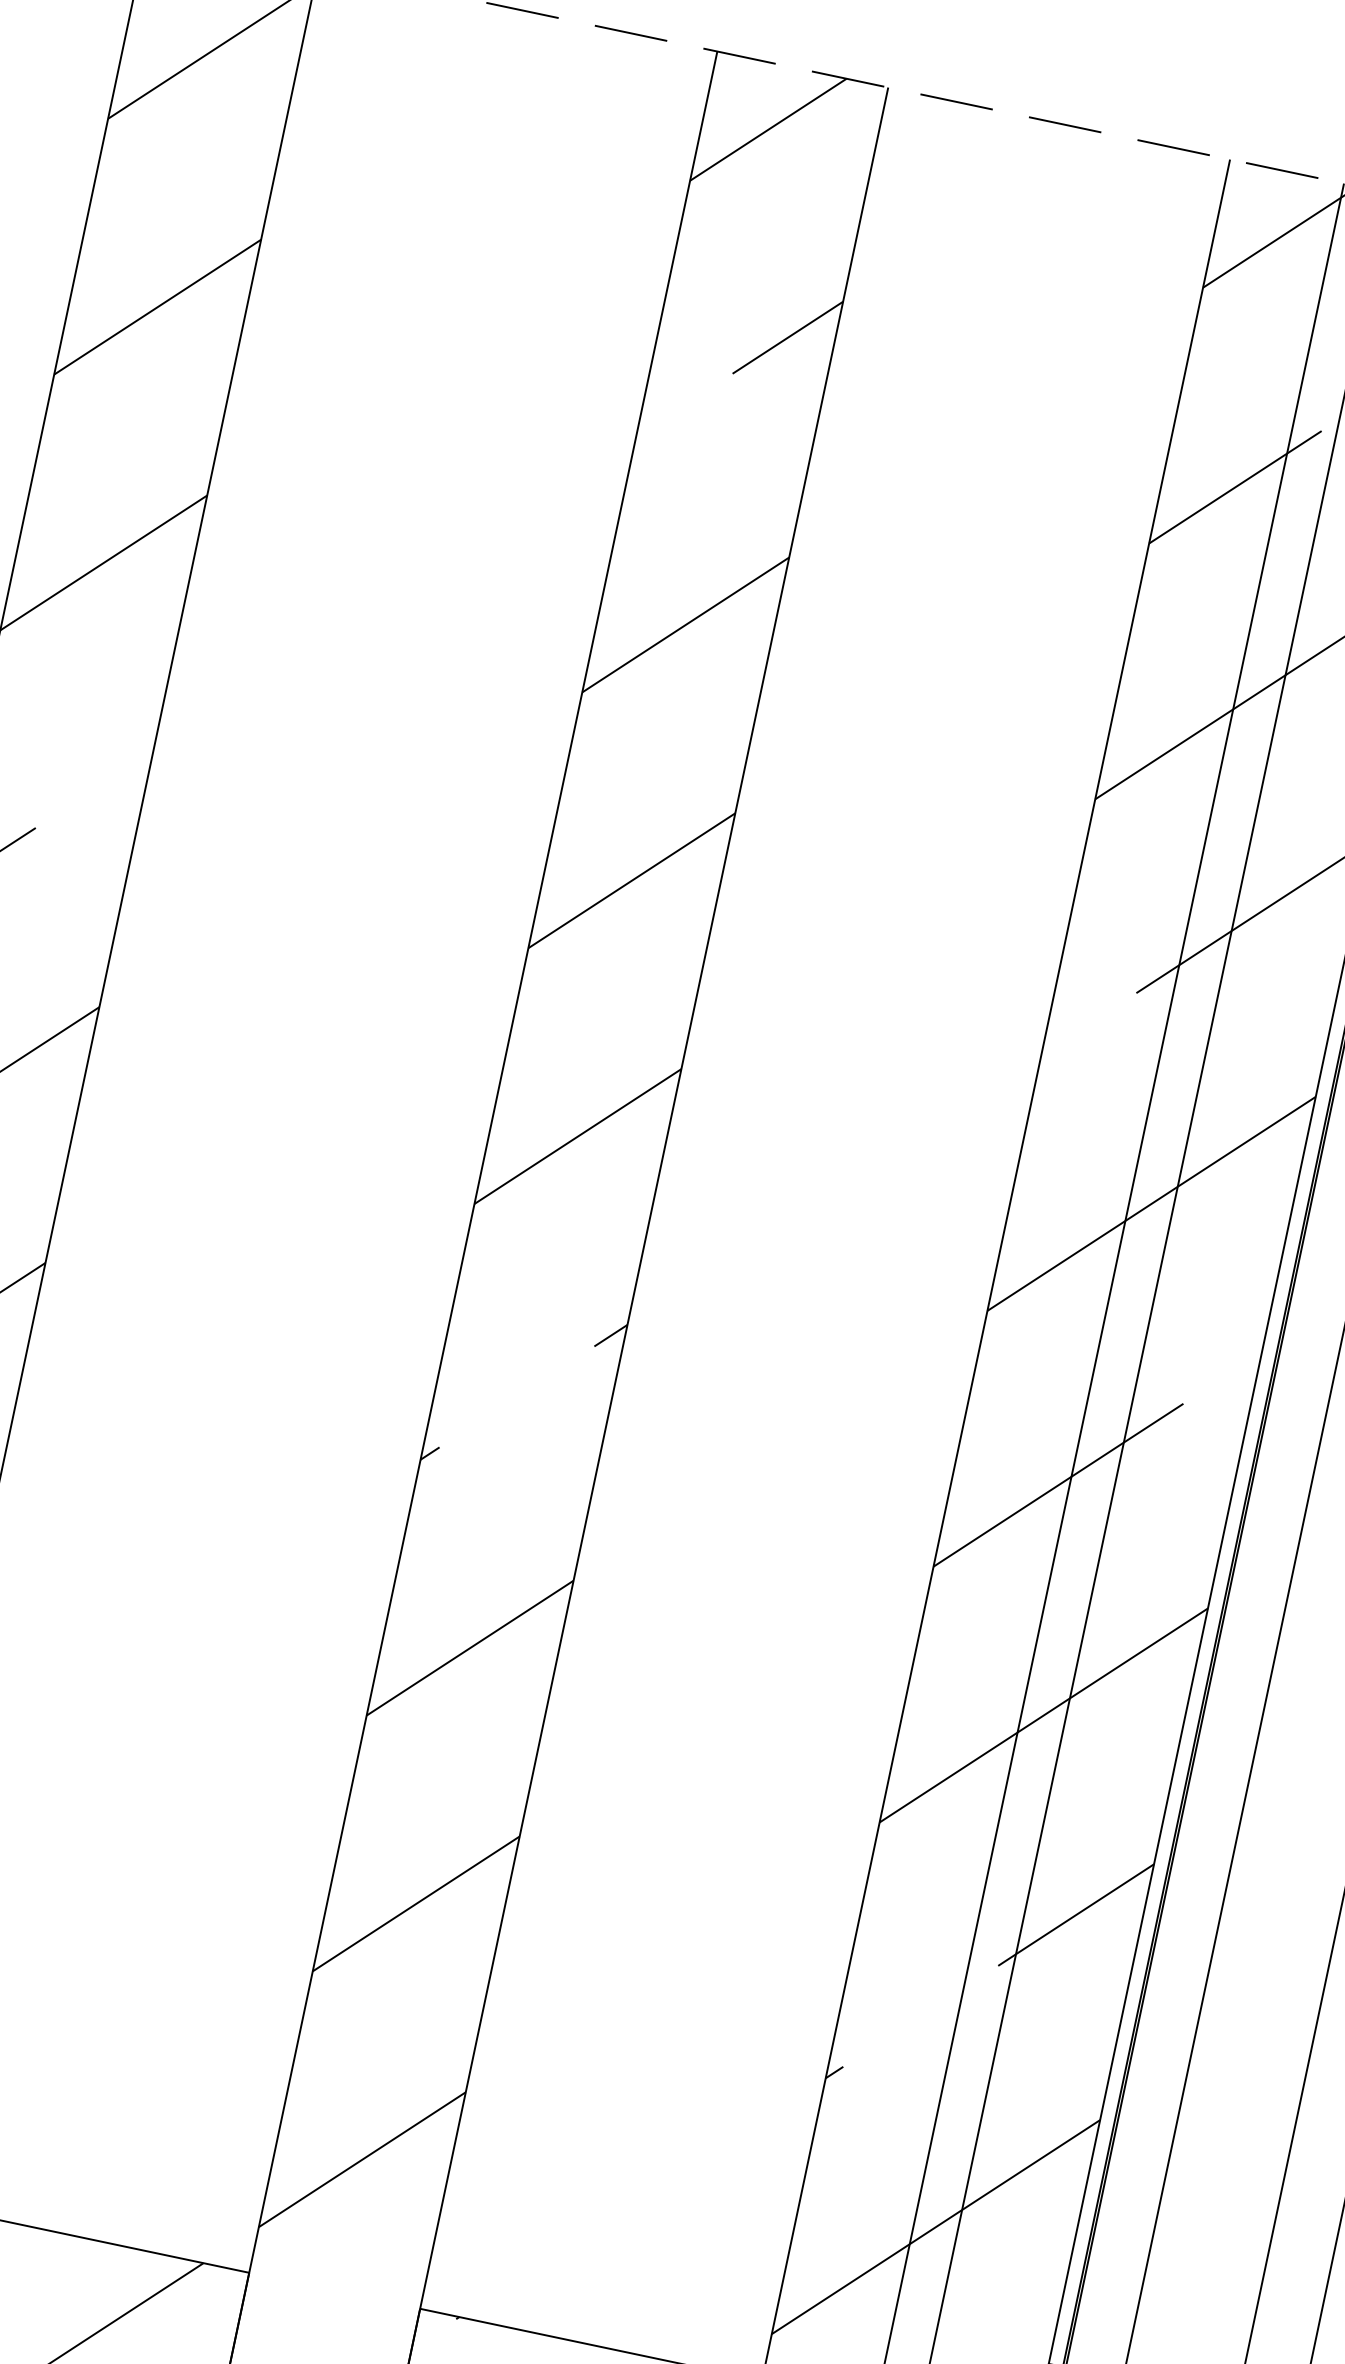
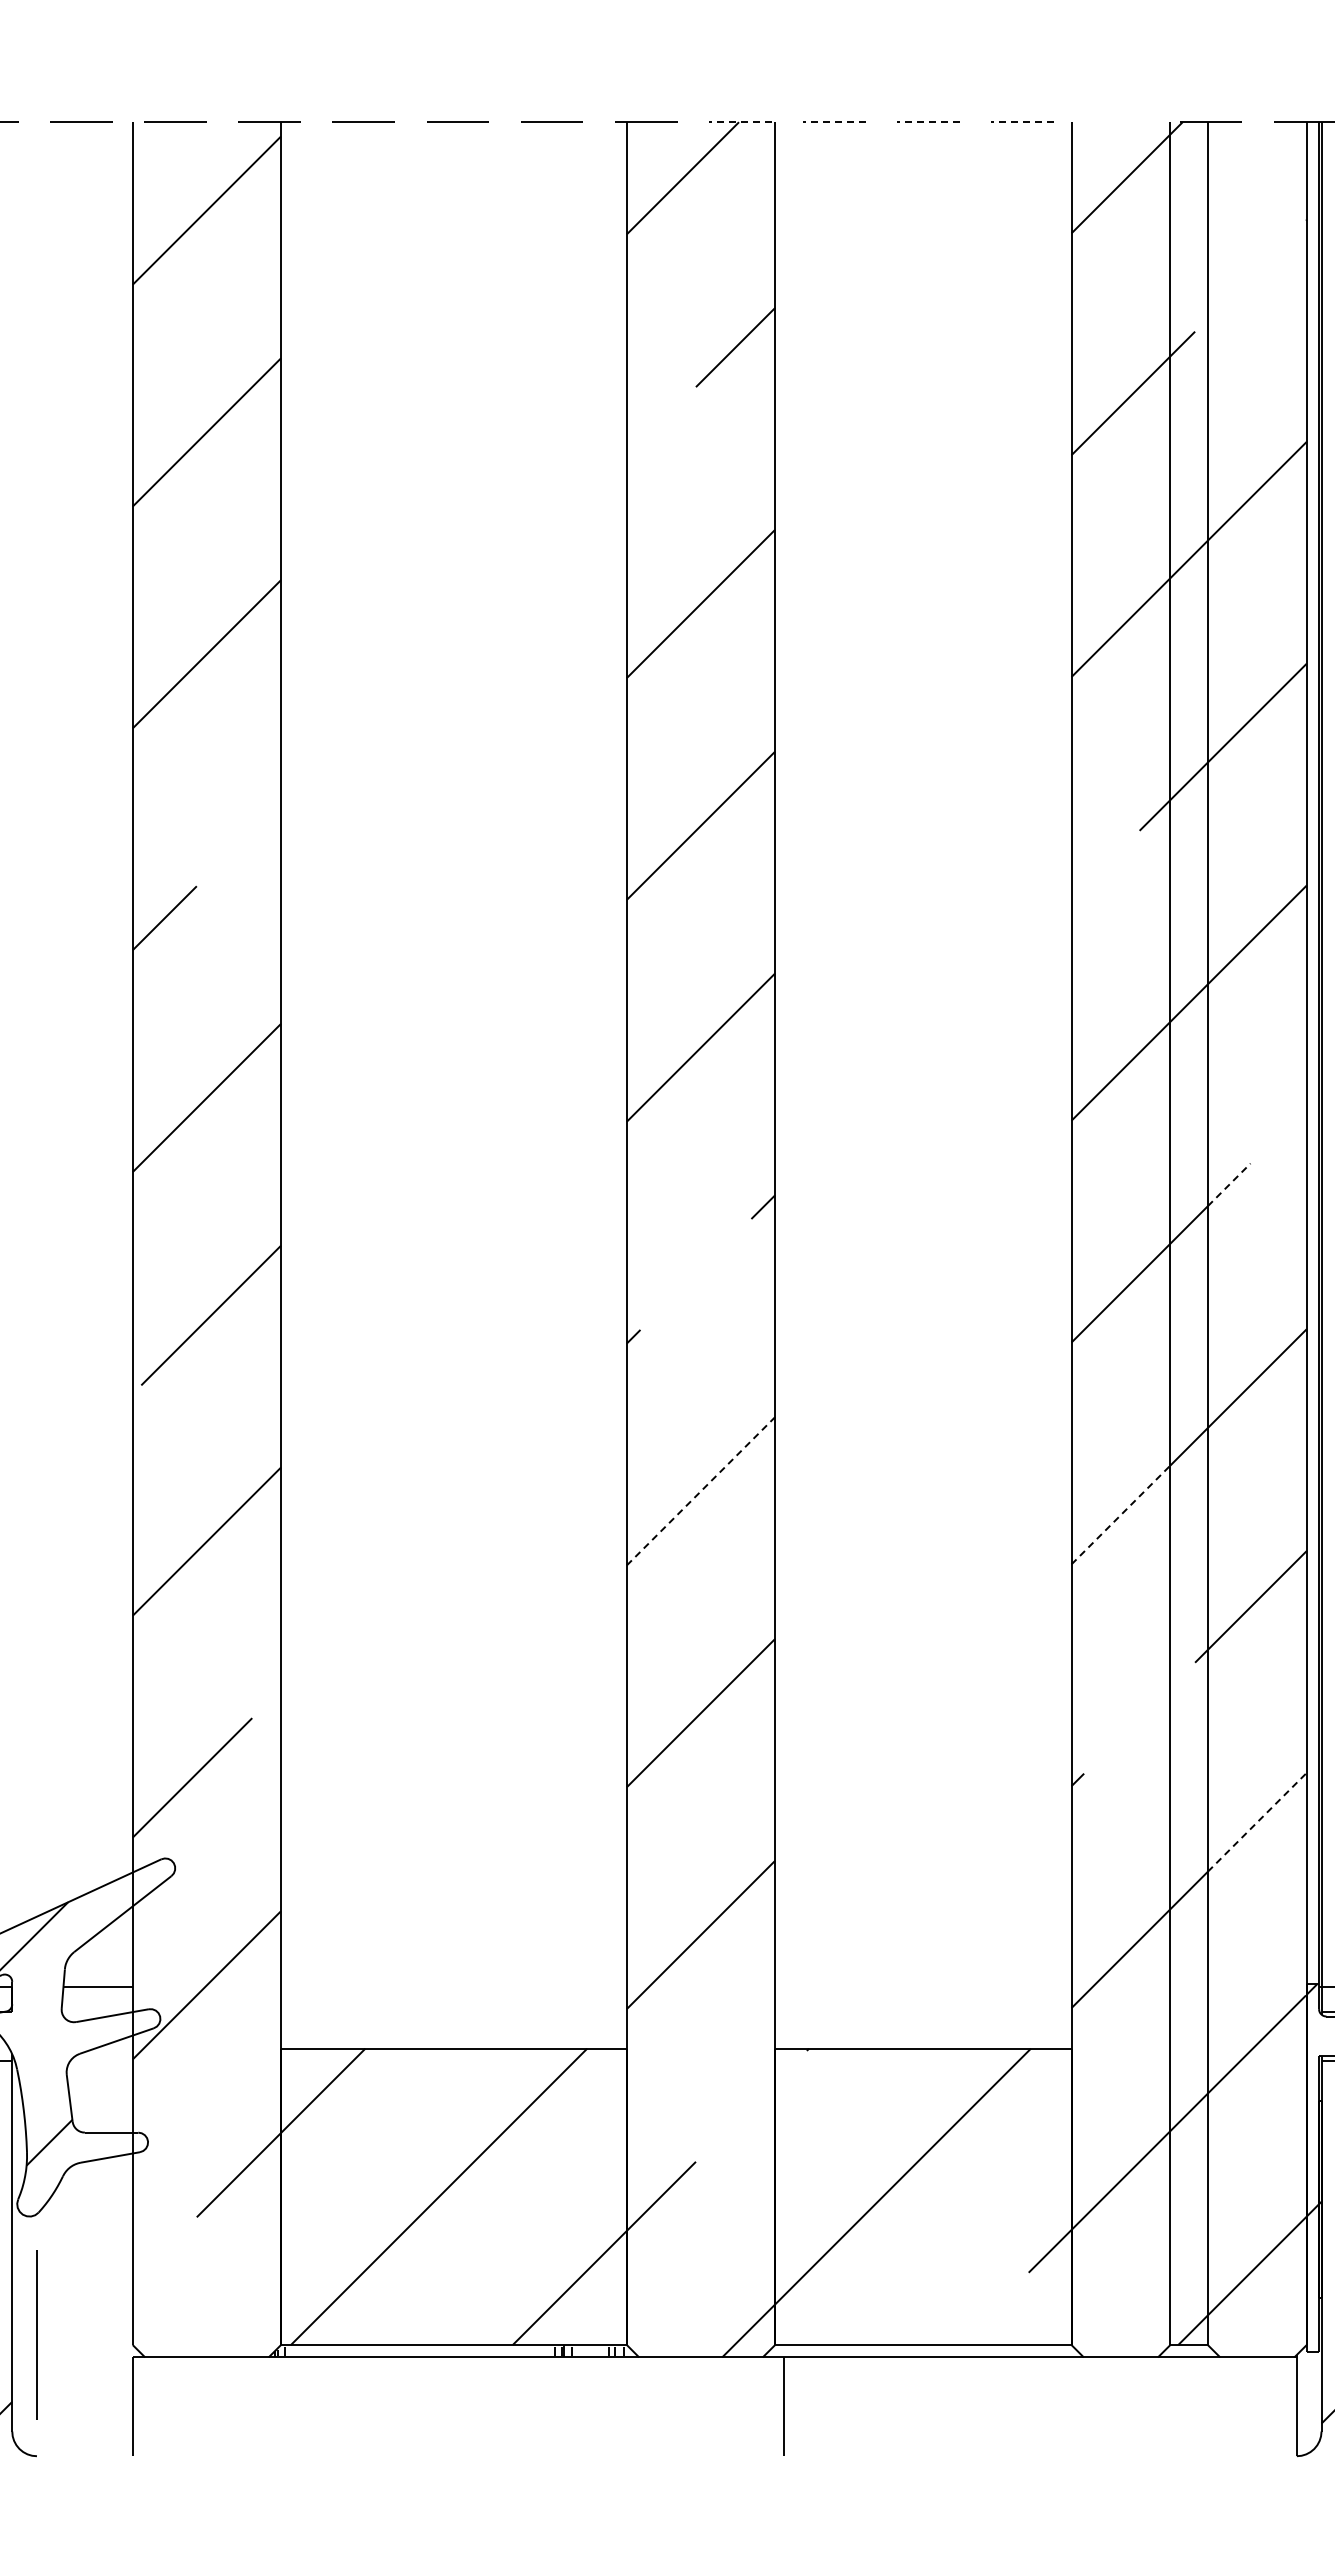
line: (847, 79) -> (739, 122), solid -> dashed
line: (955, 102) -> (833, 122), solid -> dashed
line: (1065, 125) -> (928, 122), solid -> dashed
line: (1173, 147) -> (1022, 122), solid -> dashed
line: (1282, 169) -> (1116, 121), removed
line: (1154, 1422) -> (1229, 1184), solid -> dashed
line: (470, 1648) -> (701, 1491), solid -> dashed
line: (947, 1778) -> (1120, 1515), solid -> dashed
line: (1031, 2165) -> (1257, 1822), solid -> dashed

